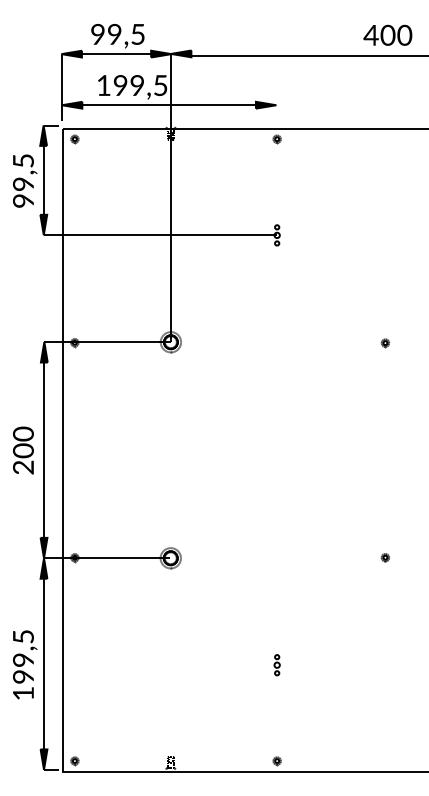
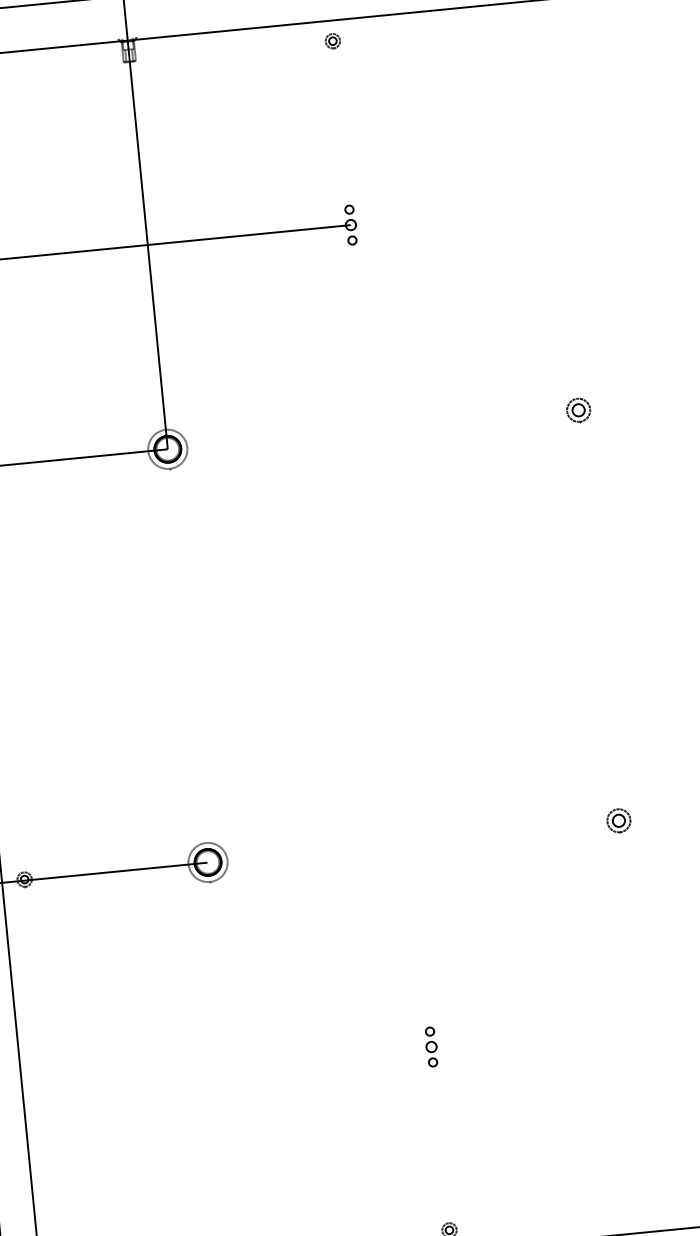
part: (384, 343) -> (576, 411), size x1.6
part: (384, 557) -> (616, 820), size x1.6

